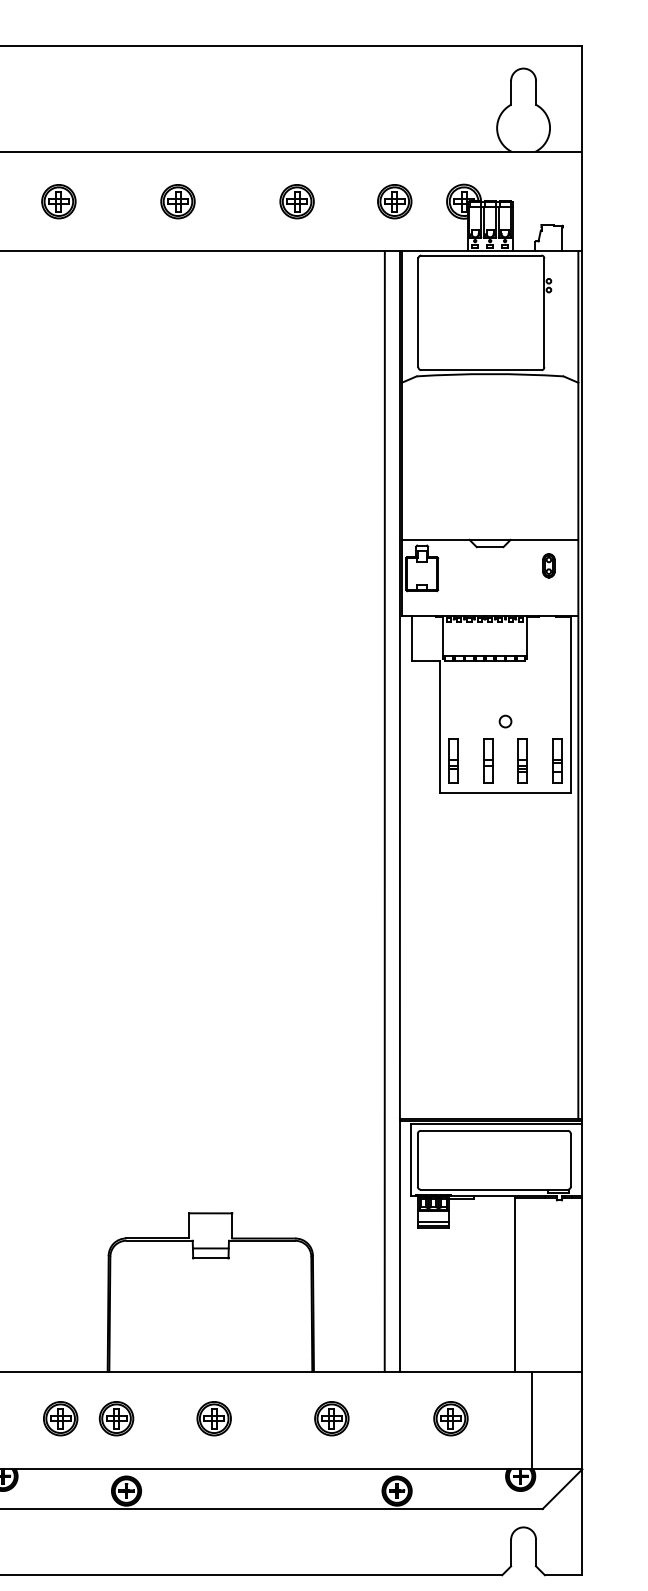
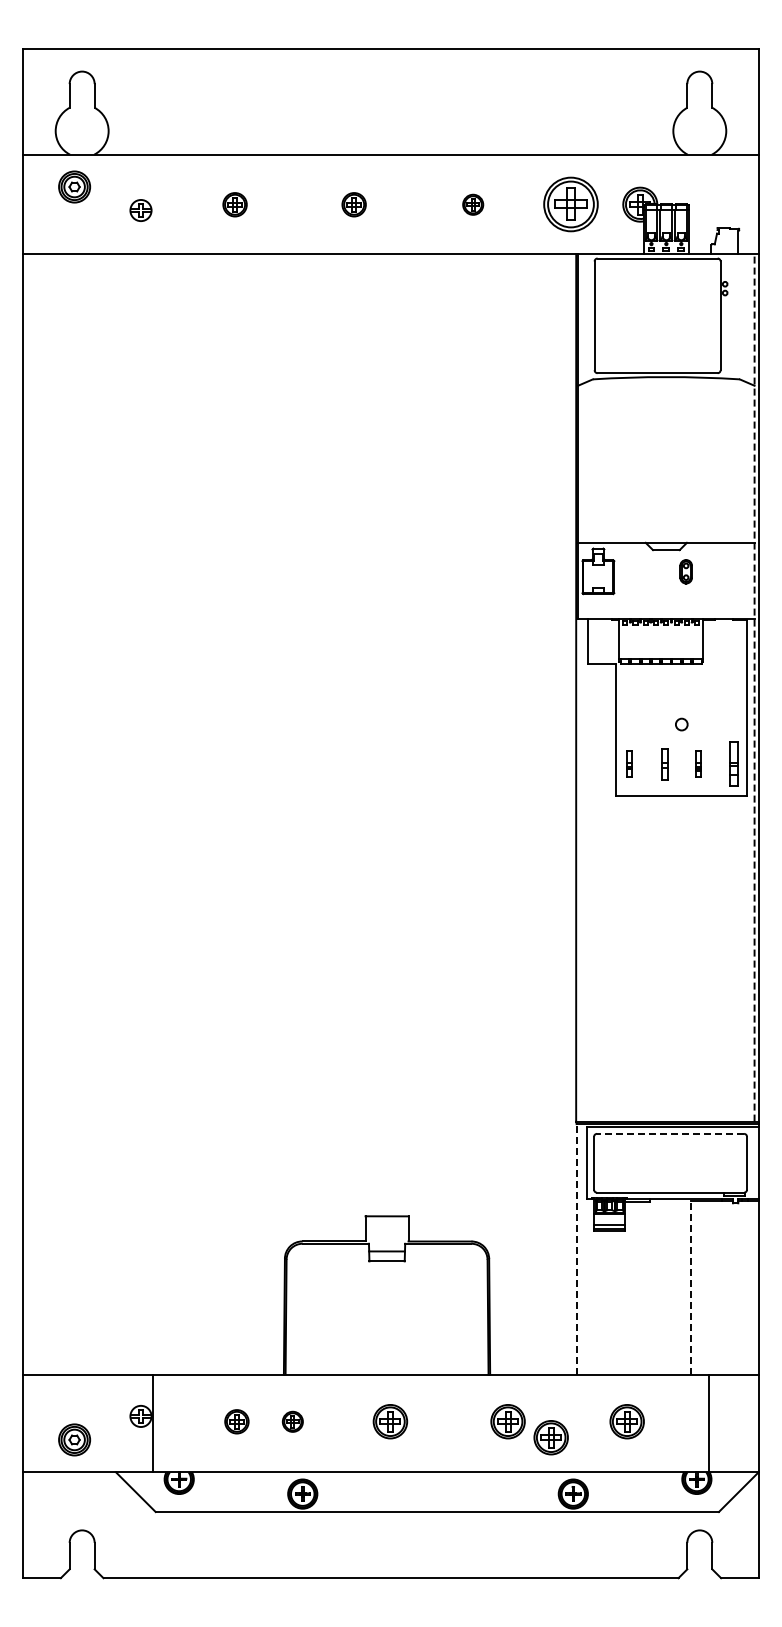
part: (58, 201) -> (234, 204), size x0.7
part: (177, 201) -> (353, 204), size x0.7
part: (296, 201) -> (472, 204), size x0.6
part: (394, 201) -> (570, 204), size x1.6
part: (548, 565) -> (685, 571), moved
line: (578, 684) -> (754, 687), solid -> dashed
part: (453, 760) -> (629, 763), size x0.6
part: (488, 760) -> (664, 763), size x0.7
part: (522, 760) -> (698, 763), size x0.6
line: (384, 811) -> (560, 814), removed
line: (494, 1130) -> (670, 1133), solid -> dashed
line: (400, 1245) -> (576, 1248), solid -> dashed
line: (515, 1284) -> (691, 1287), solid -> dashed
part: (60, 1418) -> (236, 1421), size x0.7
part: (116, 1418) -> (292, 1421), size x0.6
part: (374, 1434) -> (550, 1437), added

